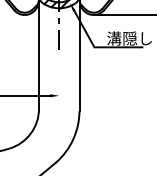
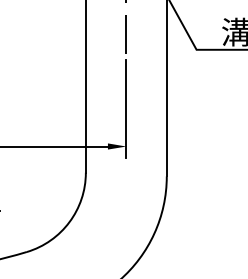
line: (59, 76) -> (126, 108), added

